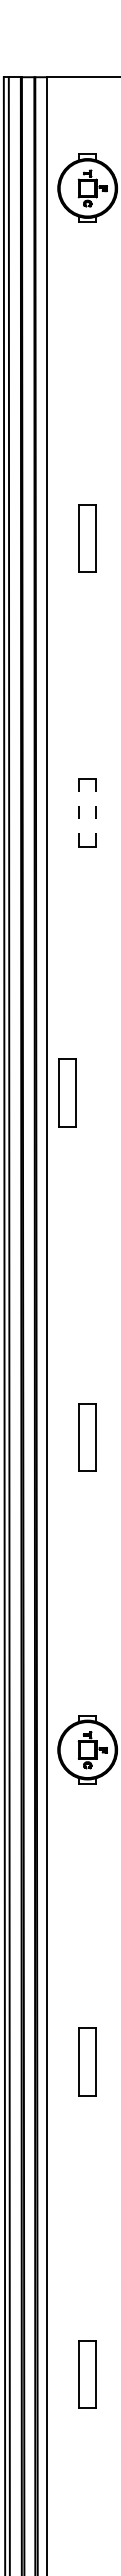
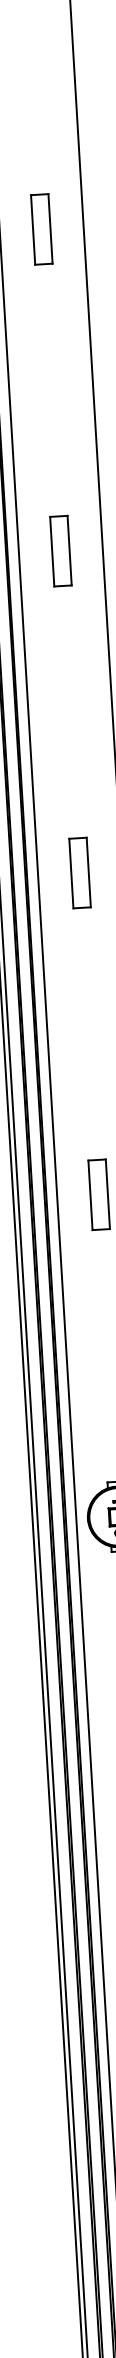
part: (87, 538) -> (41, 229), moved
line: (79, 812) -> (52, 551), dashed -> solid
line: (96, 812) -> (69, 550), dashed -> solid
part: (67, 1092) -> (79, 872), moved

